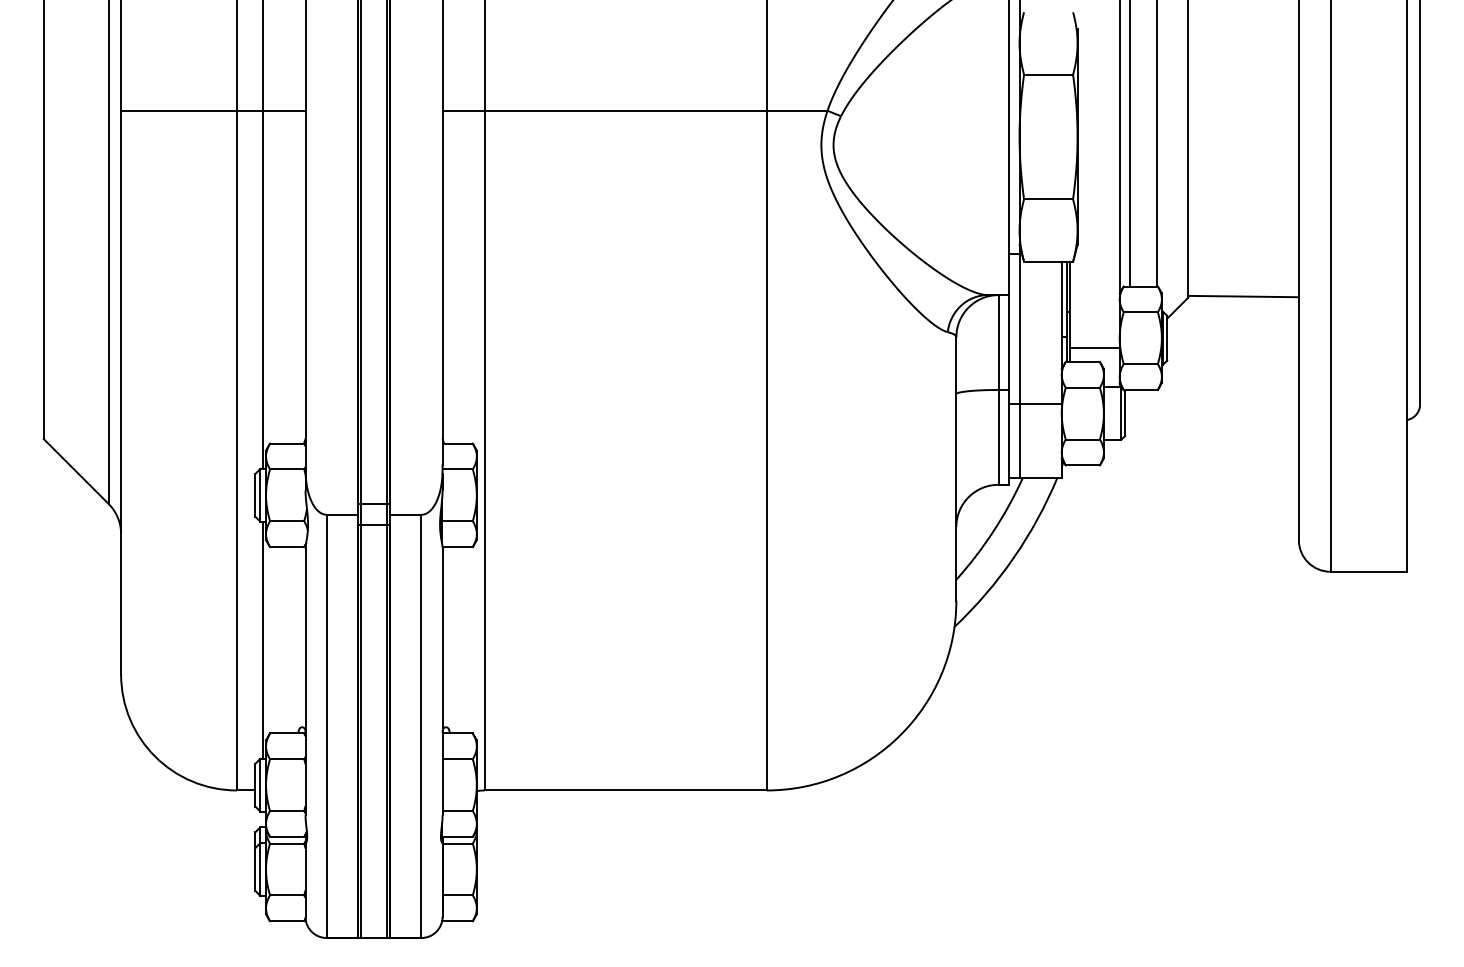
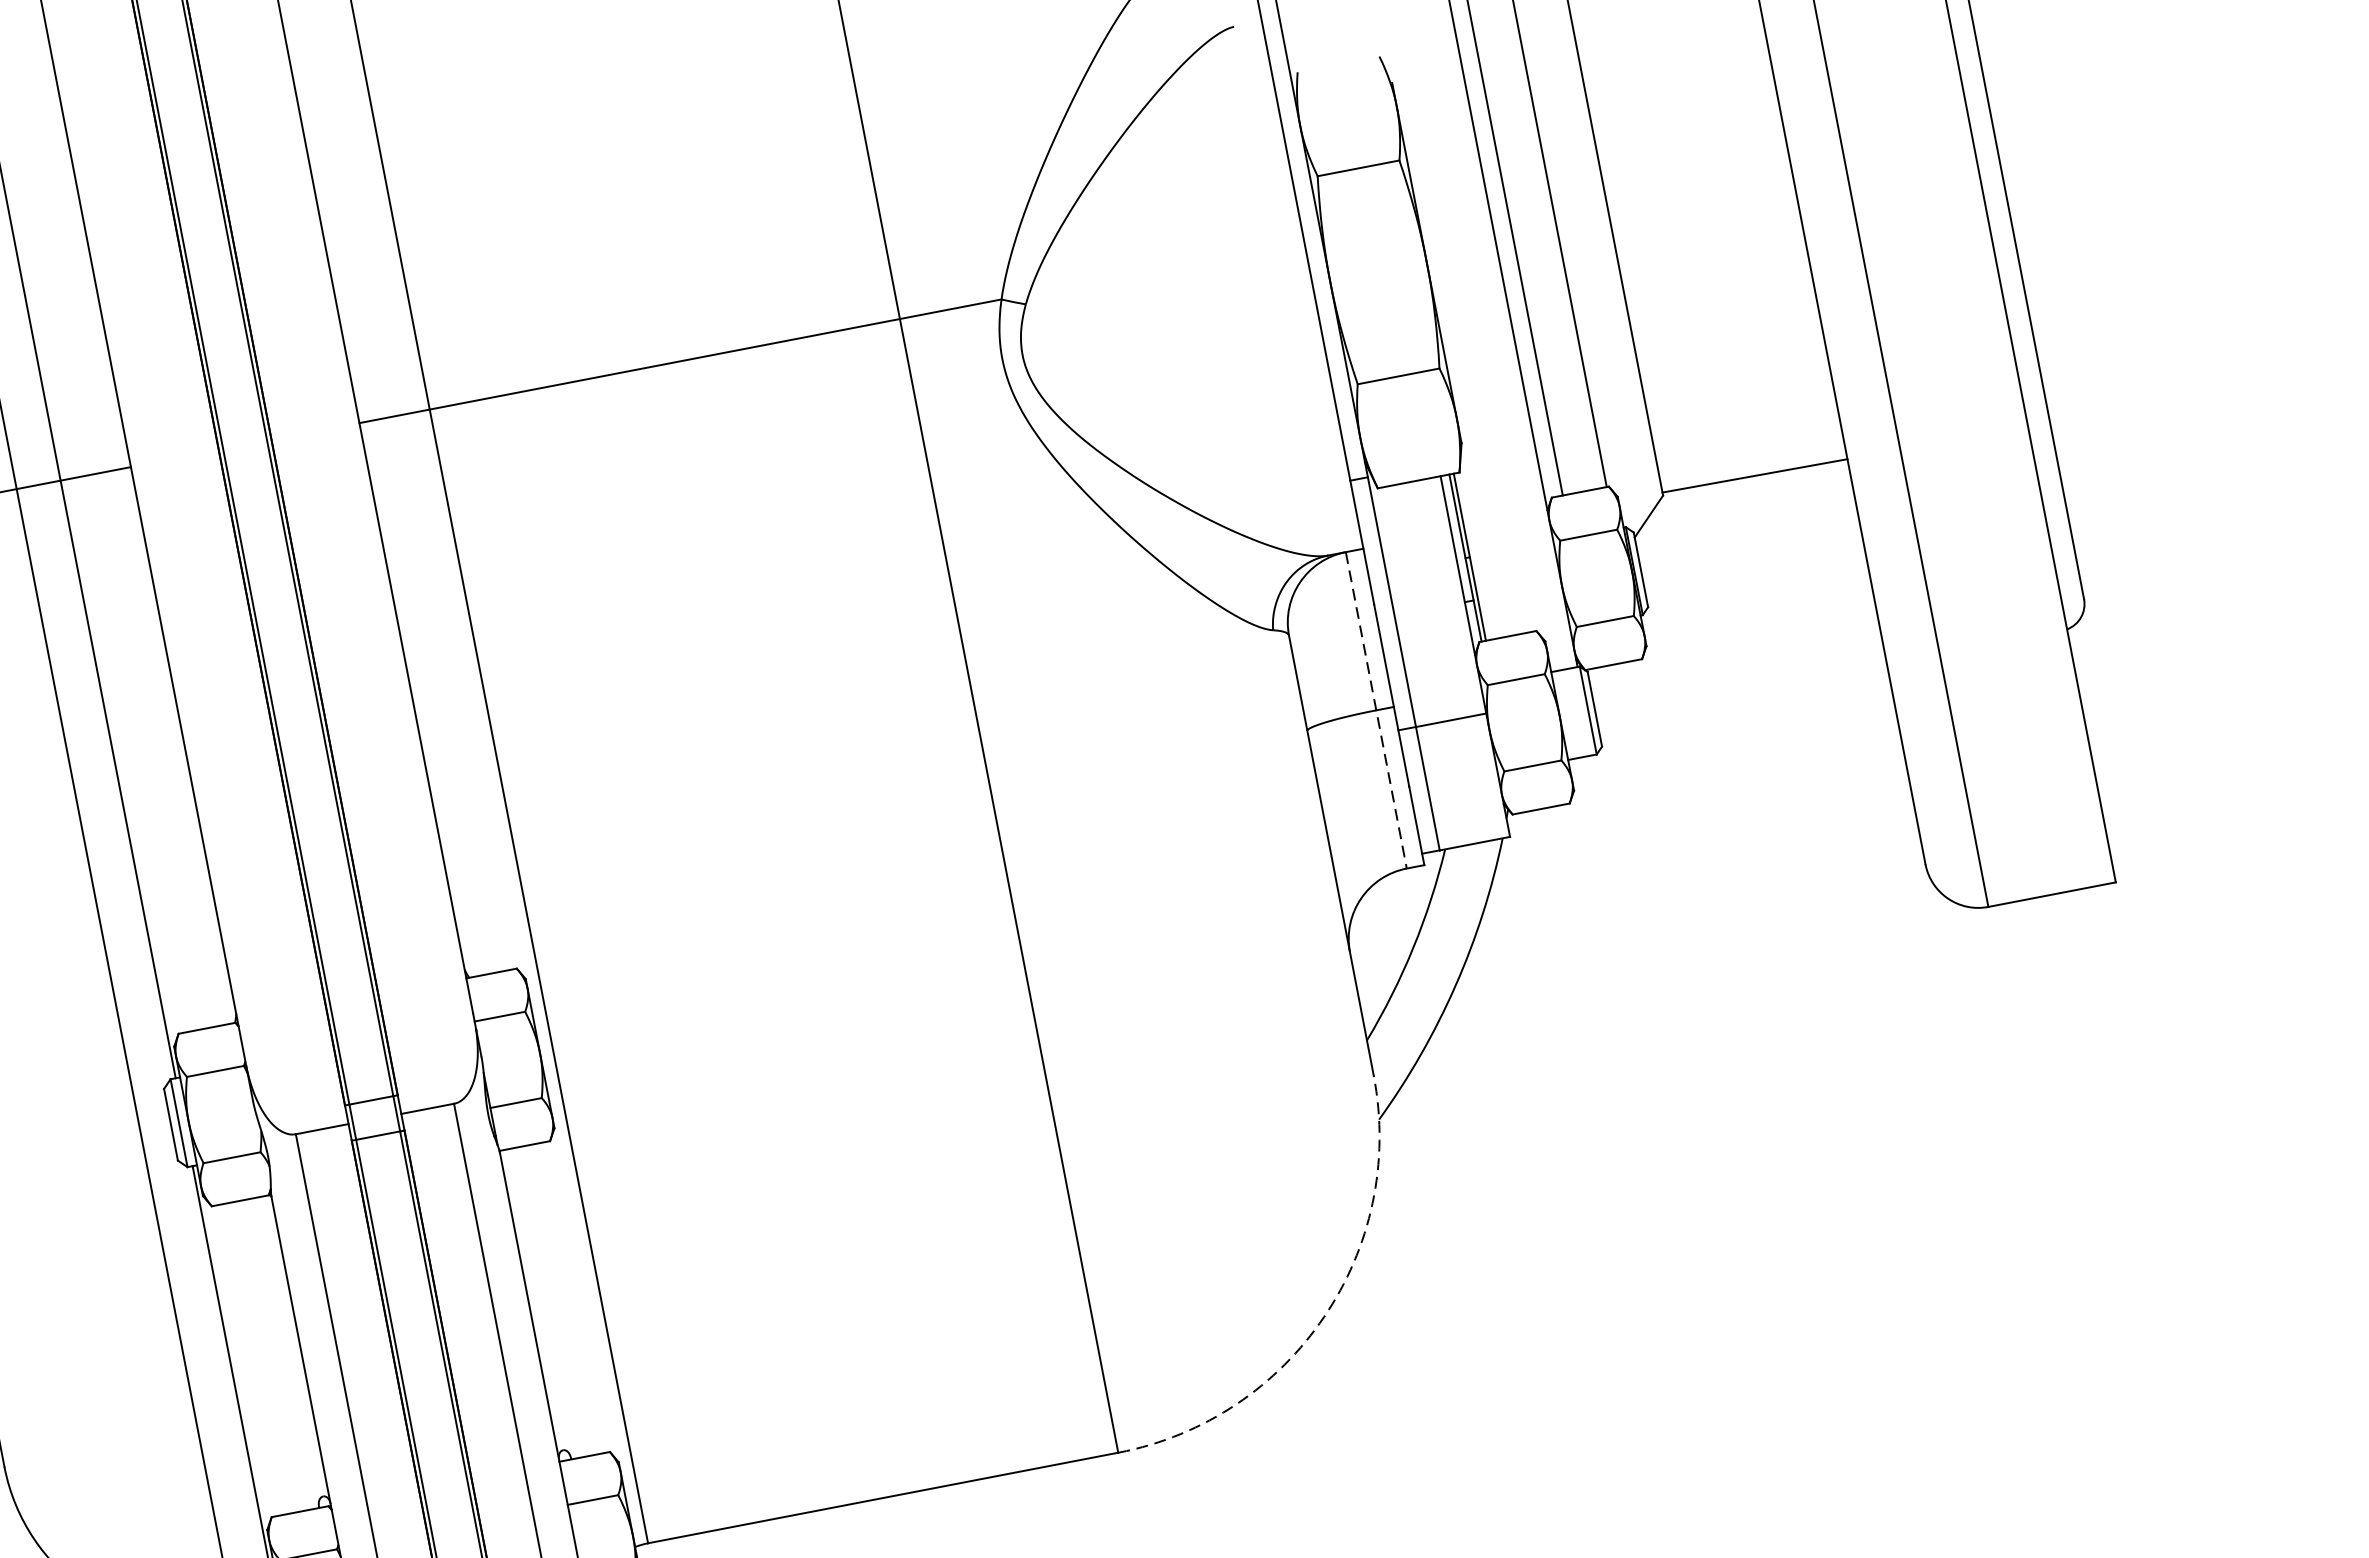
line: (1094, 347) -> (1522, 608), removed
line: (998, 389) -> (1376, 709), solid -> dashed
arc: (900, 734) -> (1323, 1316), solid -> dashed

